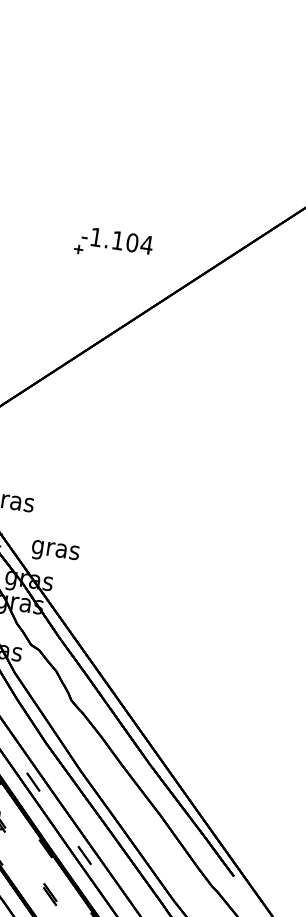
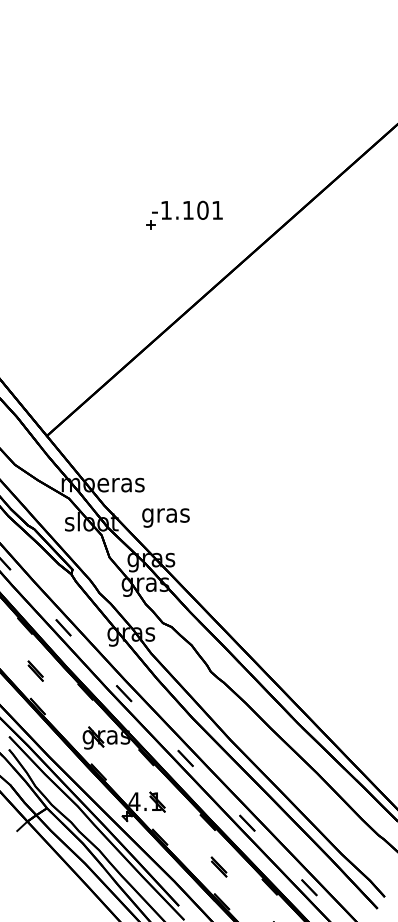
text: (146, 245) -> (217, 210), -1.104 -> -1.101
text: (54, 551) -> (165, 517), moved

